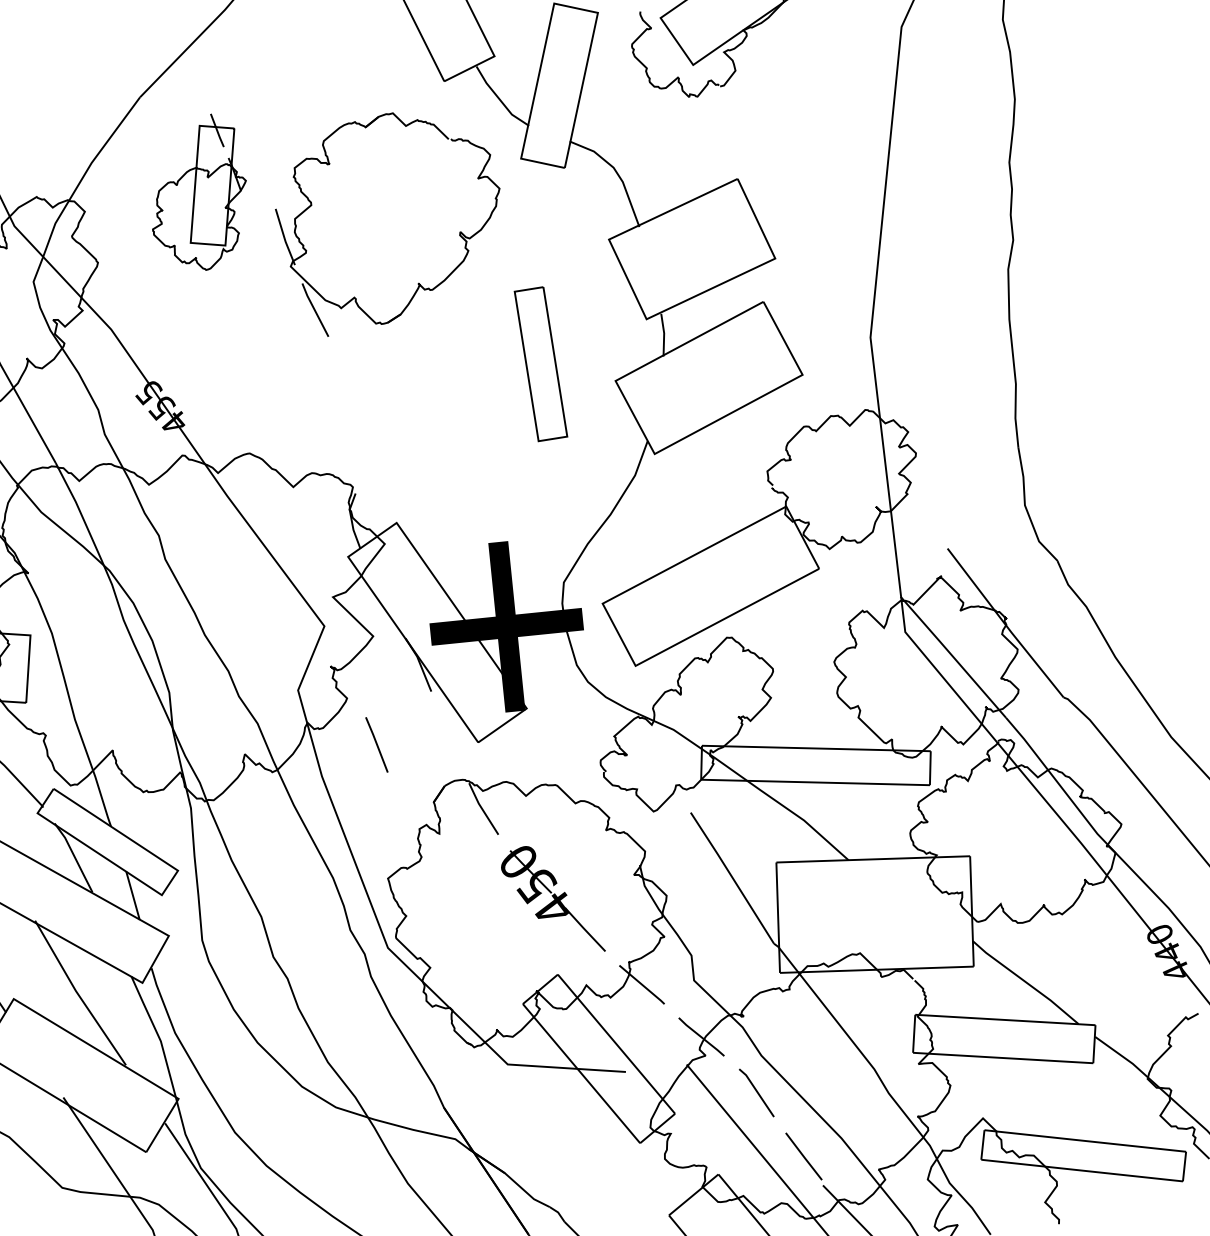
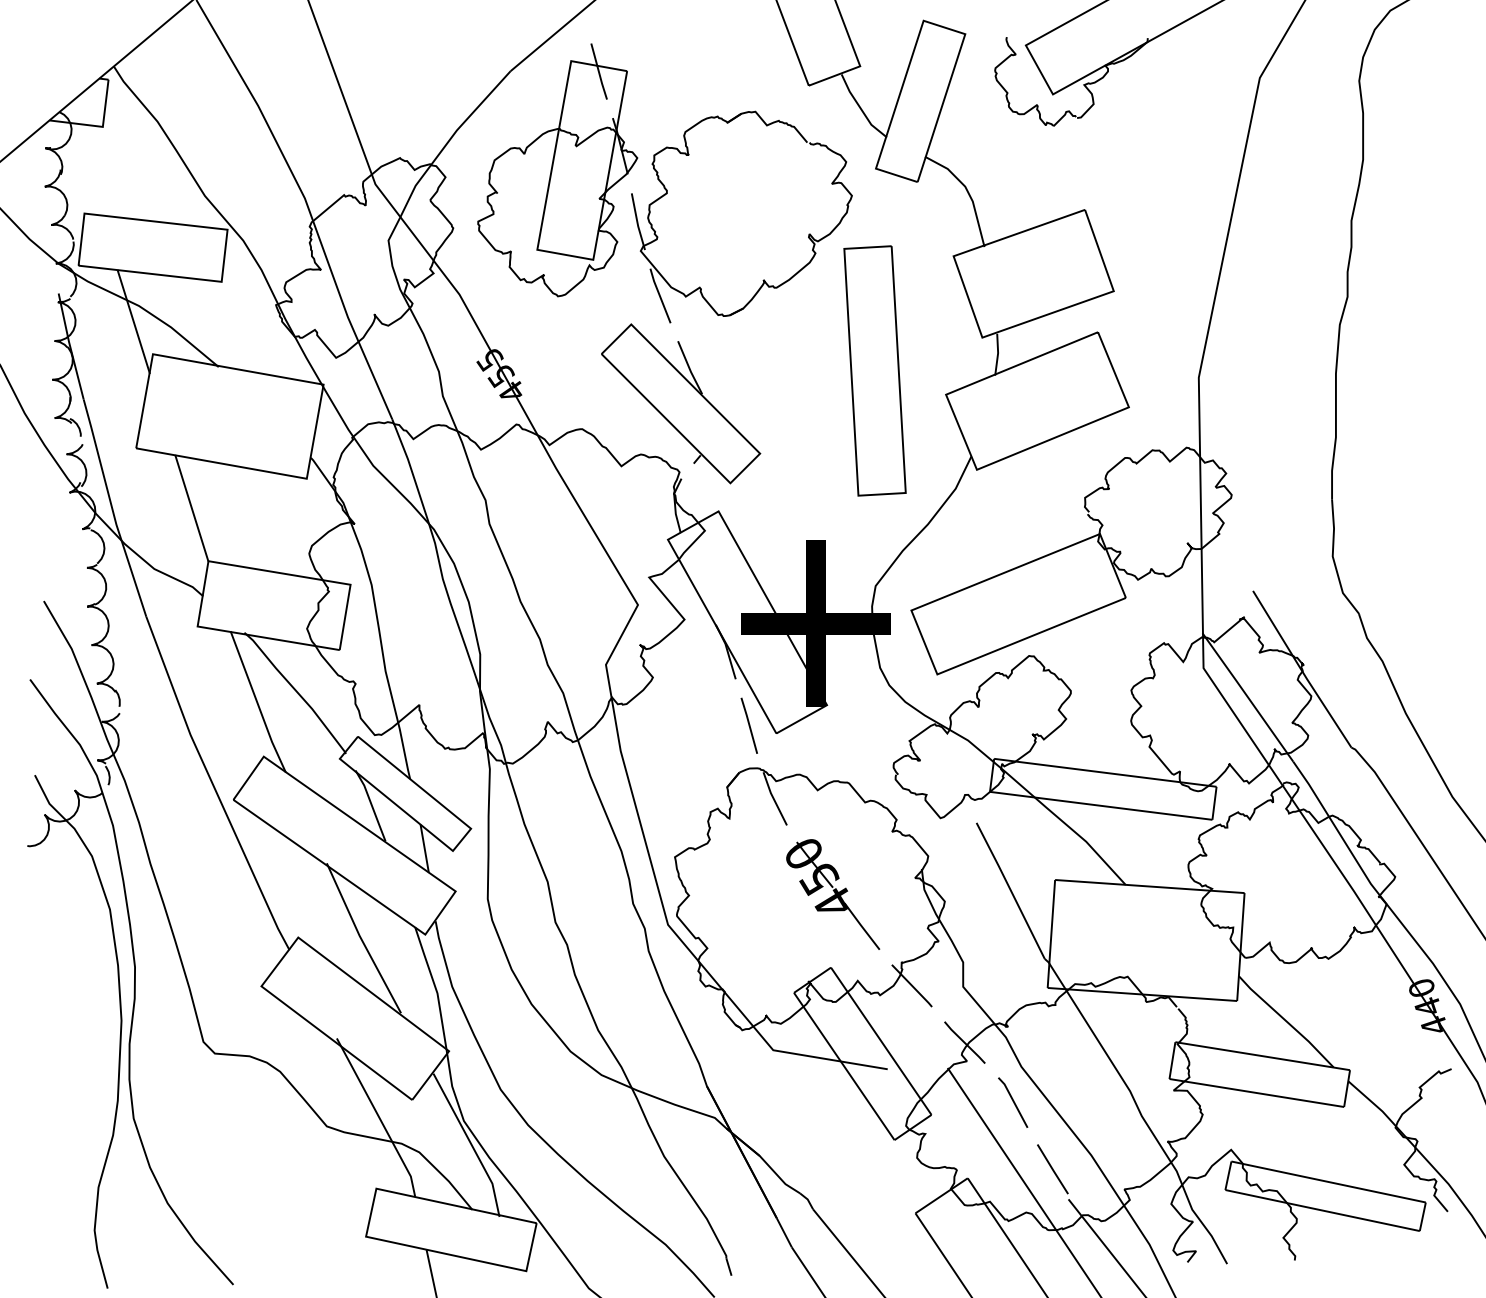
part: (197, 193) -> (557, 170), size x1.67
part: (540, 363) -> (874, 370), size x1.67
part: (347, 417) -> (681, 403), added
line: (375, 744) -> (748, 725), moved

